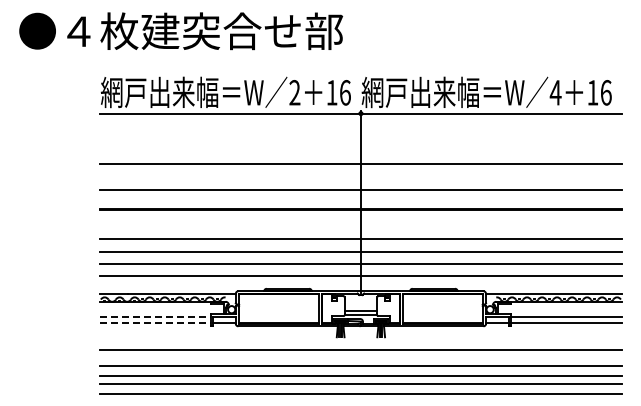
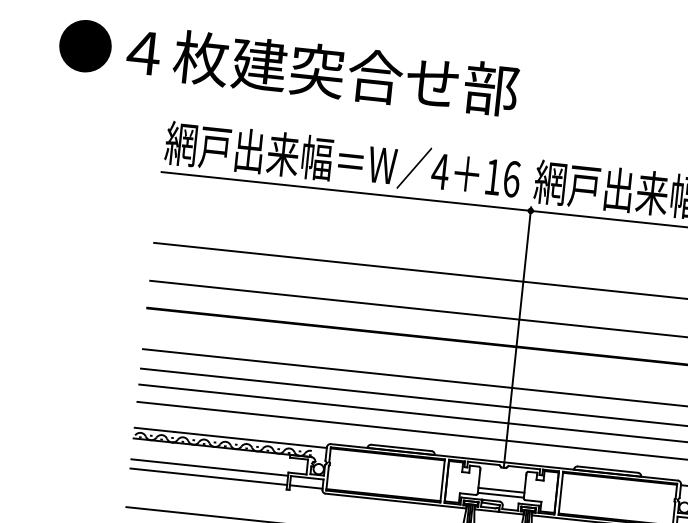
text: (294, 92) -> (439, 171), 2 -> 4
line: (155, 316) -> (209, 467), dashed -> solid
line: (155, 323) -> (208, 477), dashed -> solid

